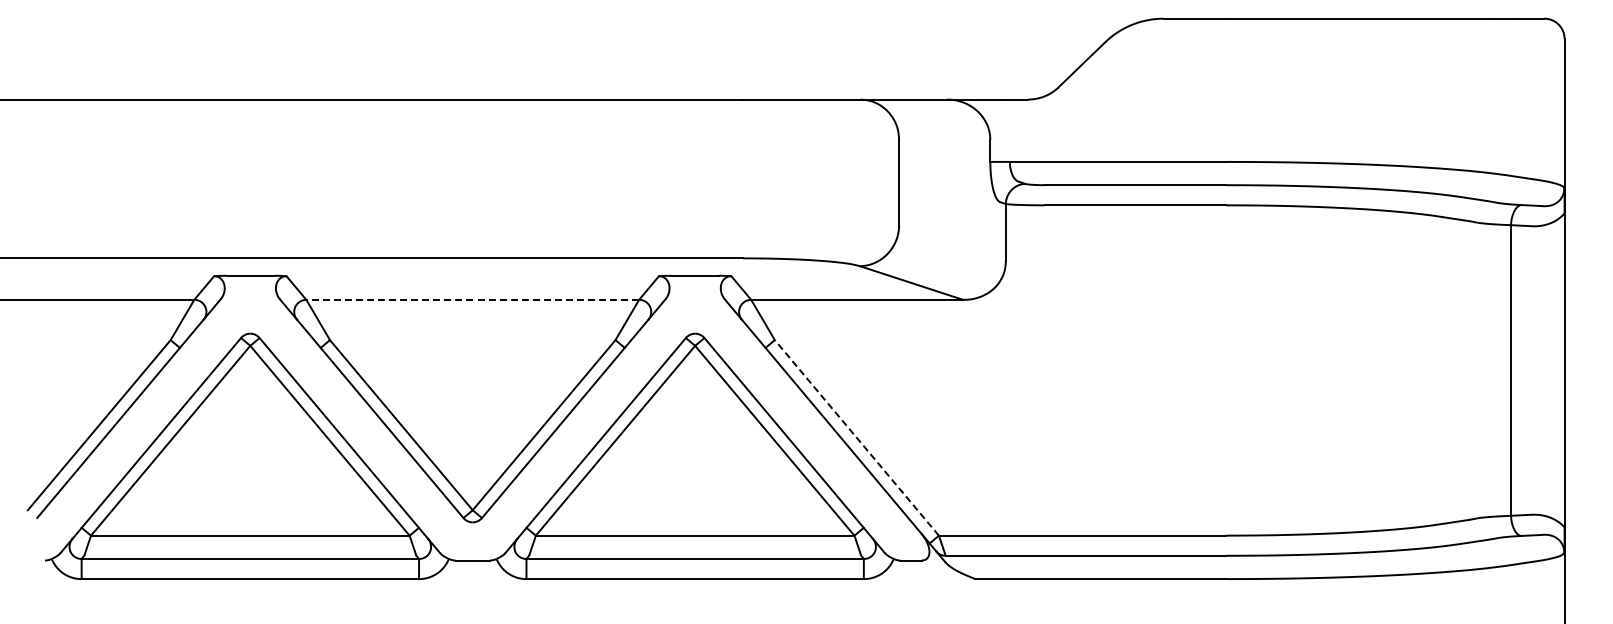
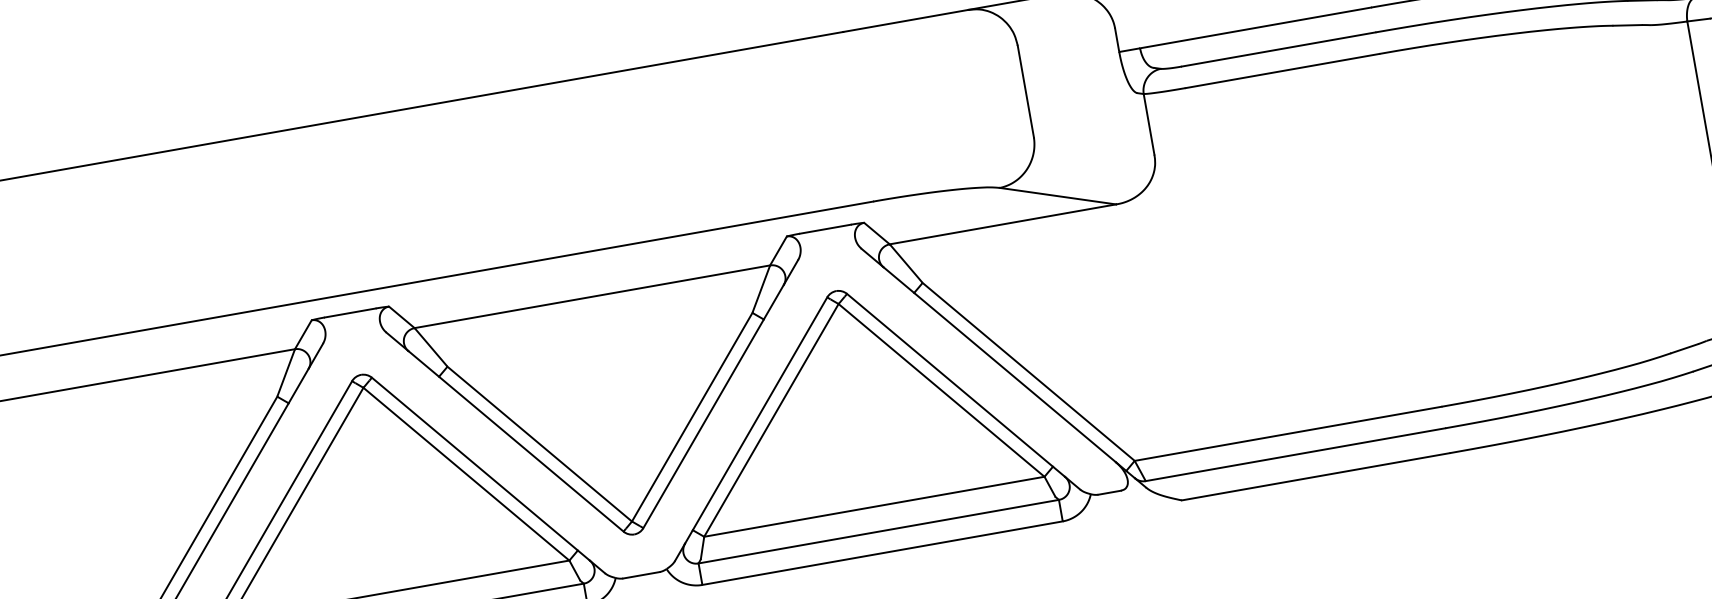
line: (472, 299) -> (592, 296), dashed -> solid
line: (856, 437) -> (1028, 371), dashed -> solid

